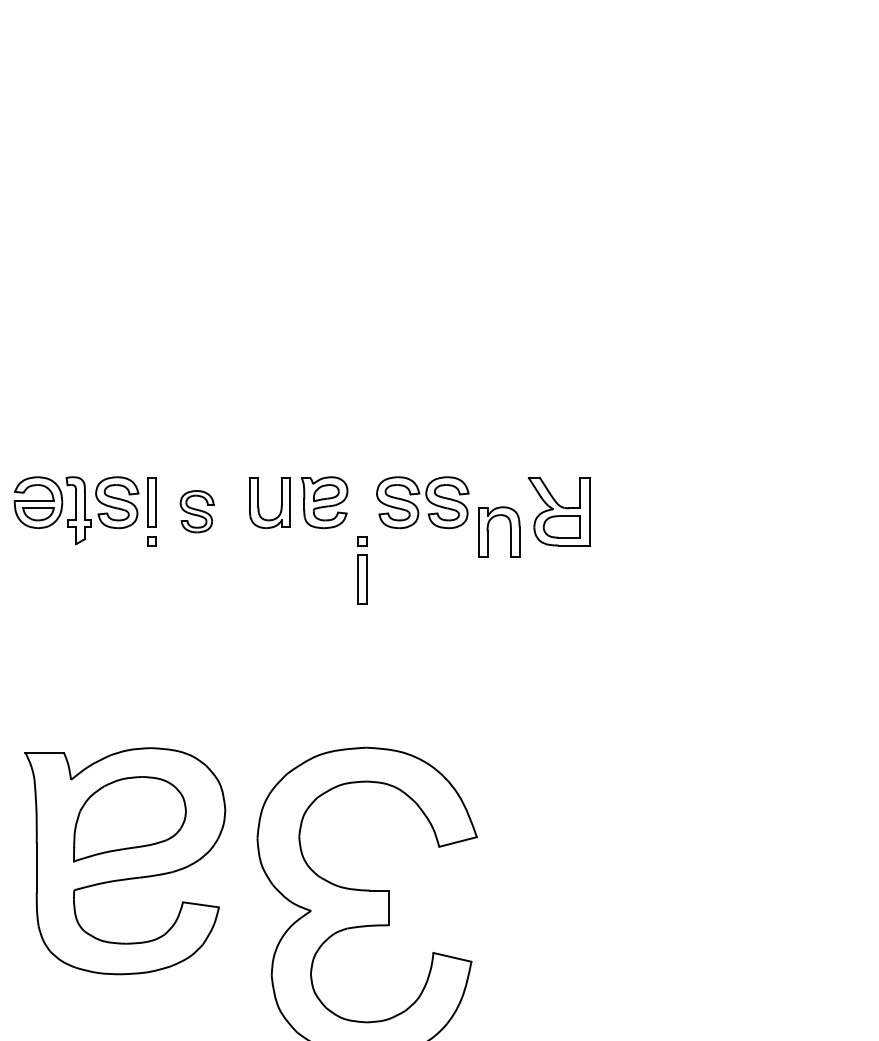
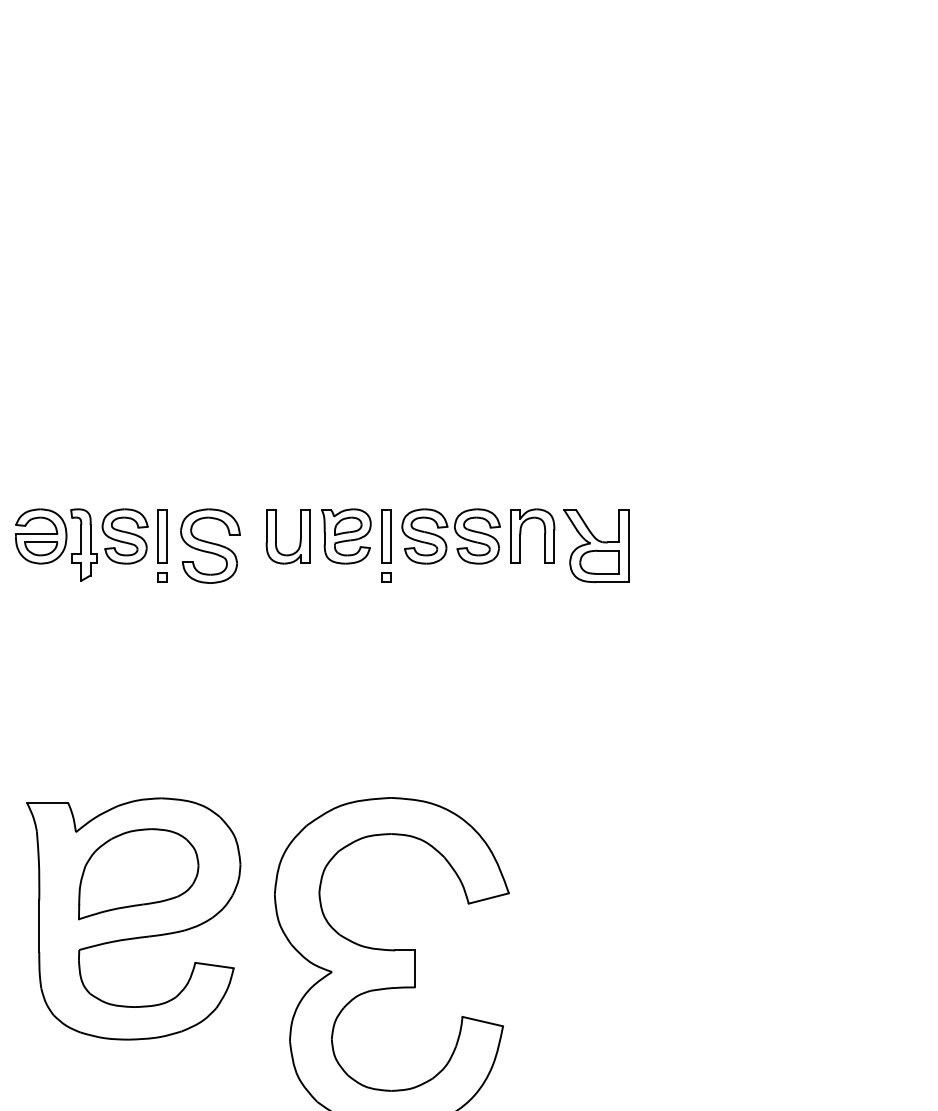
part: (197, 511) -> (210, 545), size x1.67
part: (488, 530) -> (521, 534), moved
part: (362, 579) -> (386, 536), moved

